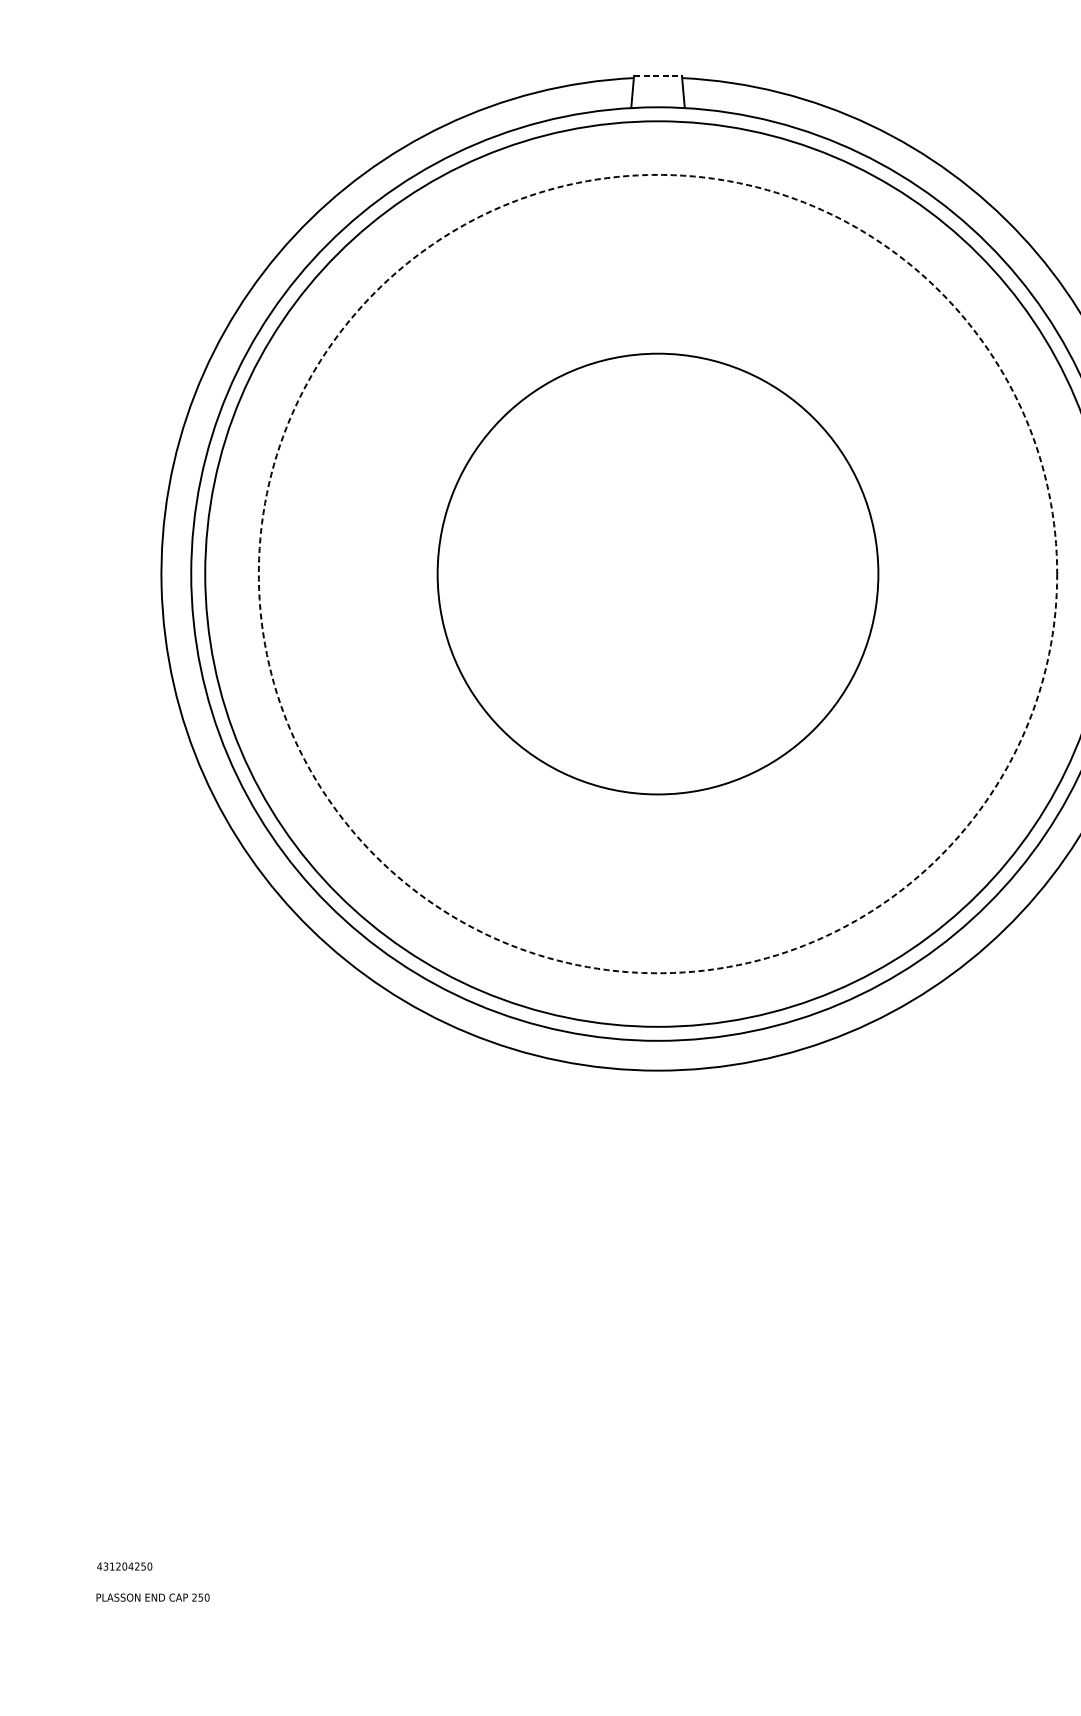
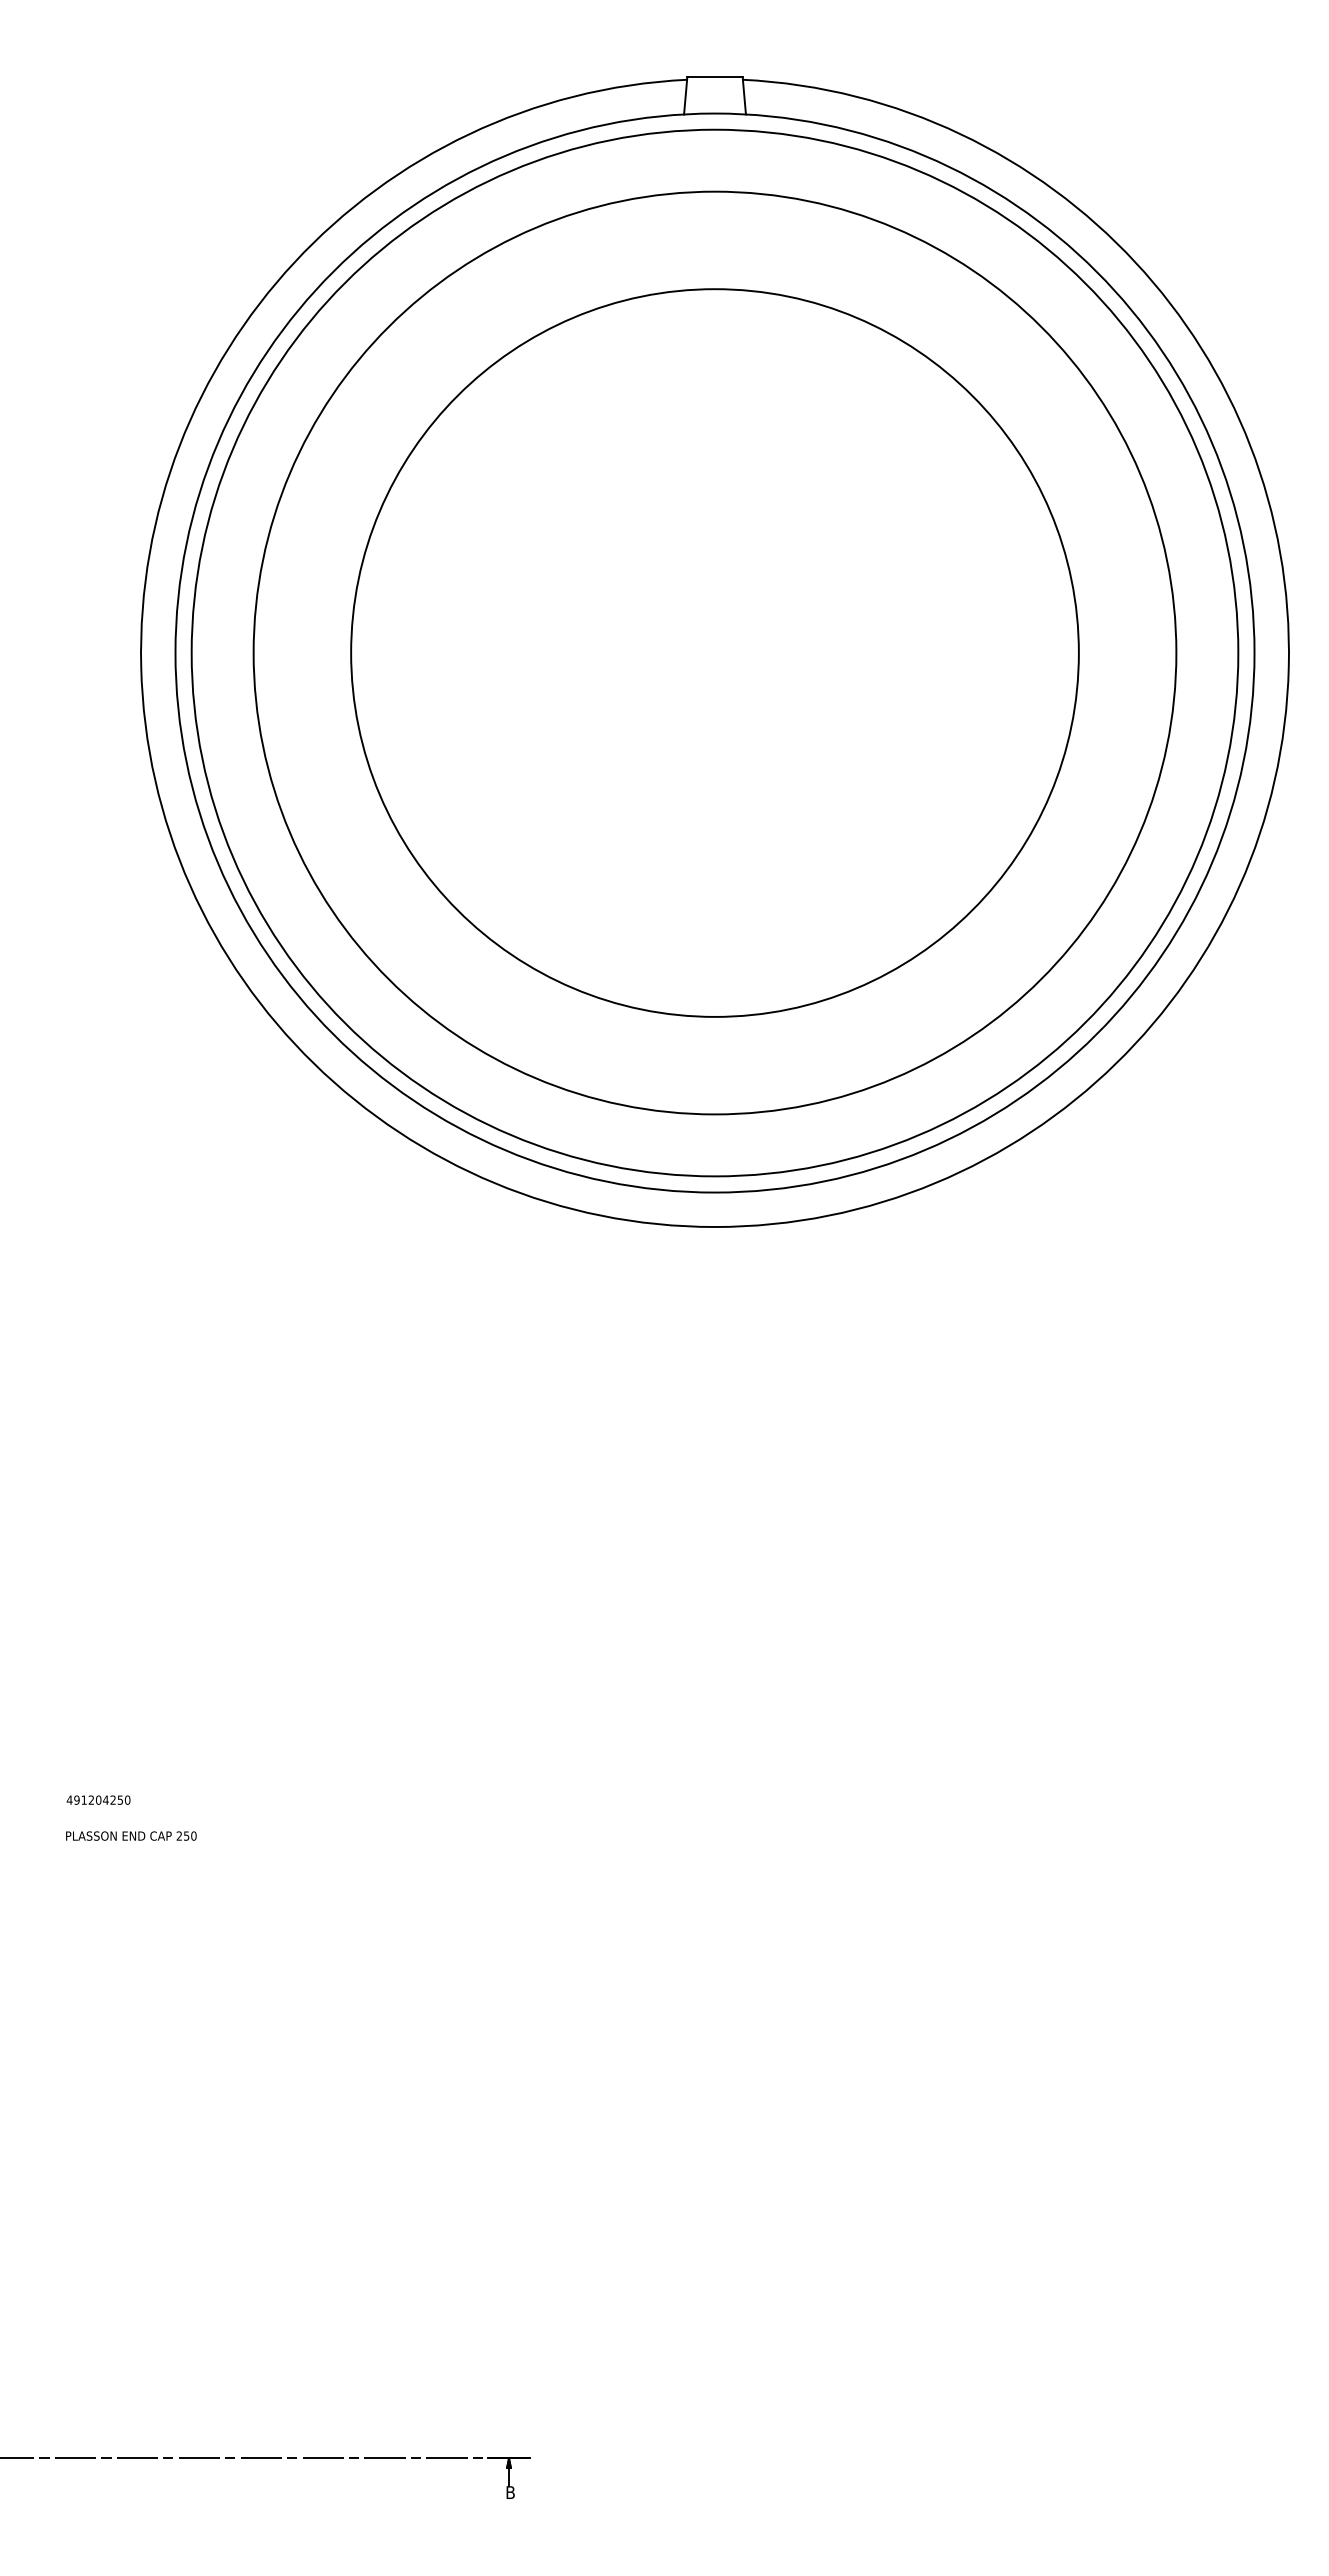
line: (658, 76) -> (715, 77), dashed -> solid
circle: (657, 573) -> (714, 652), dashed -> solid
circle: (657, 573) -> (714, 652), size x1.43
text: (105, 1565) -> (76, 1799), 431204250 -> 491204250

